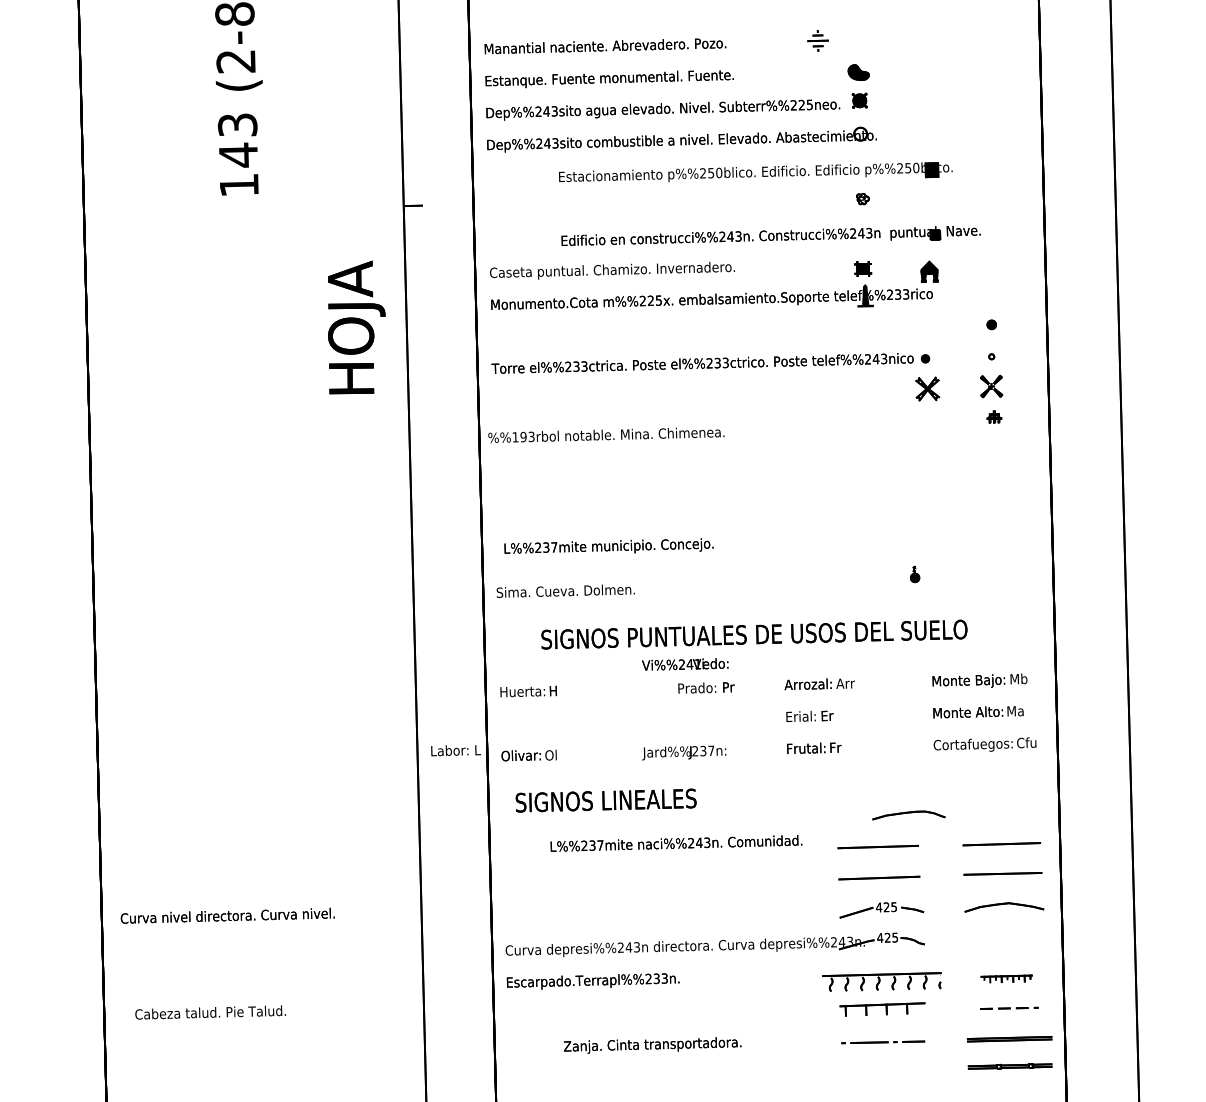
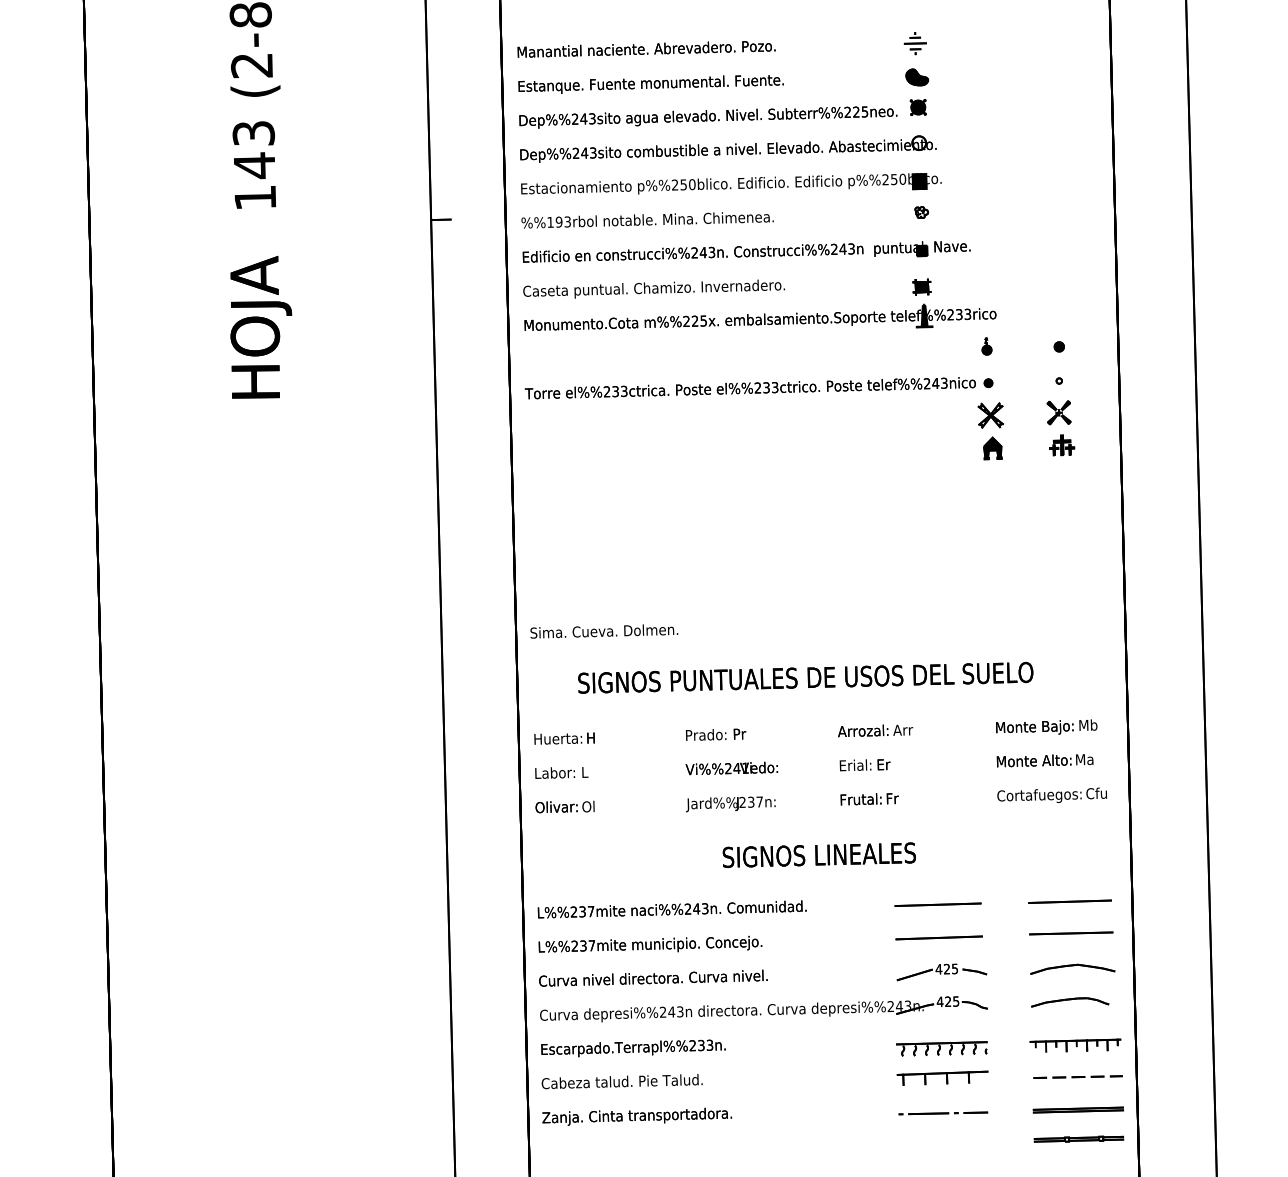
part: (817, 40) -> (914, 43), moved
text: (755, 172) -> (731, 184), moved
part: (770, 235) -> (746, 251), moved
part: (929, 271) -> (992, 448), moved
text: (356, 327) -> (261, 327), moved
part: (994, 416) -> (1062, 444), size x1.67
text: (606, 435) -> (647, 220), moved
text: (608, 545) -> (649, 943), moved
part: (915, 574) -> (987, 346), moved
text: (685, 664) -> (732, 768), moved
text: (706, 687) -> (716, 734), moved
text: (455, 750) -> (561, 772), moved
text: (605, 800) -> (818, 855), moved
part: (908, 815) -> (1069, 1002), moved
text: (676, 843) -> (672, 909), moved
text: (227, 915) -> (653, 977), moved
part: (1006, 978) -> (1075, 1045), size x1.67
part: (881, 981) -> (941, 1048), size x0.71
part: (1009, 1008) -> (1078, 1077), size x1.43
text: (210, 1012) -> (622, 1081), moved
text: (652, 1045) -> (637, 1116), moved

